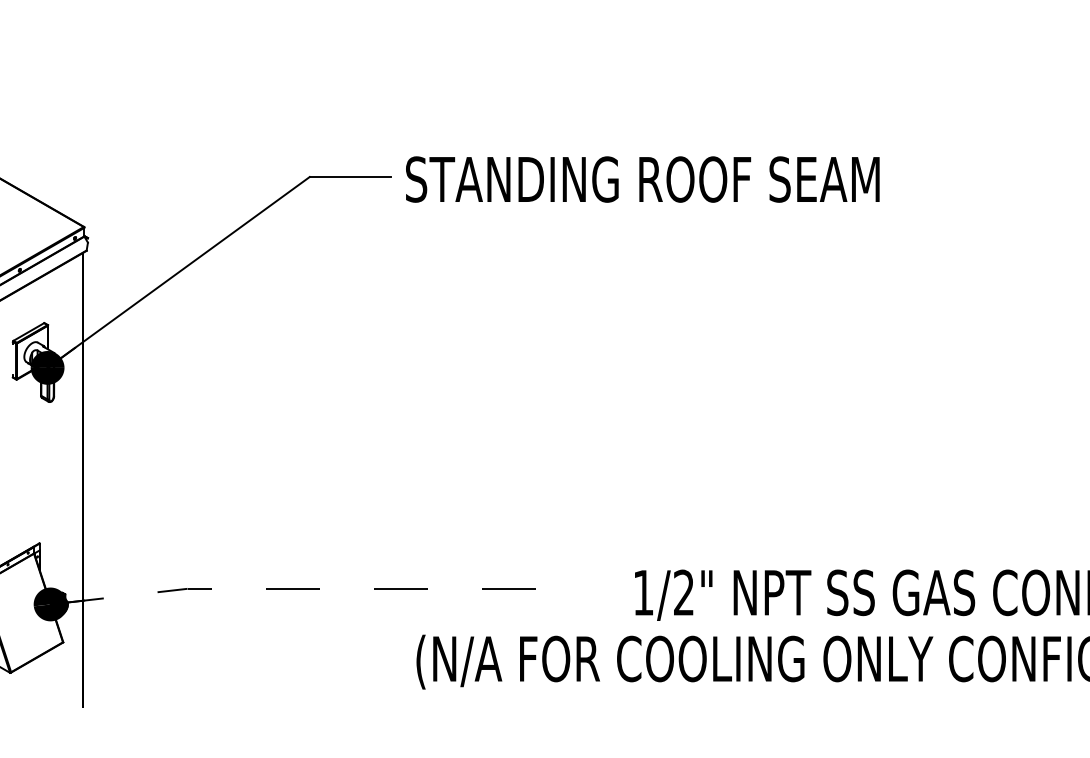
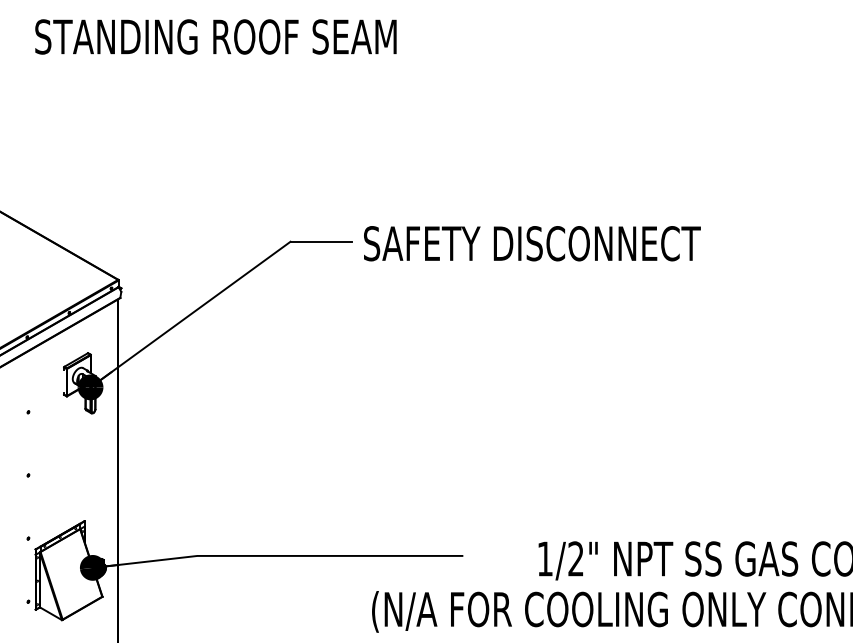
text: (654, 179) -> (553, 243), STANDING ROOF SEAM -> SAFETY DISCONNECT
line: (292, 588) -> (277, 555), dashed -> solid

